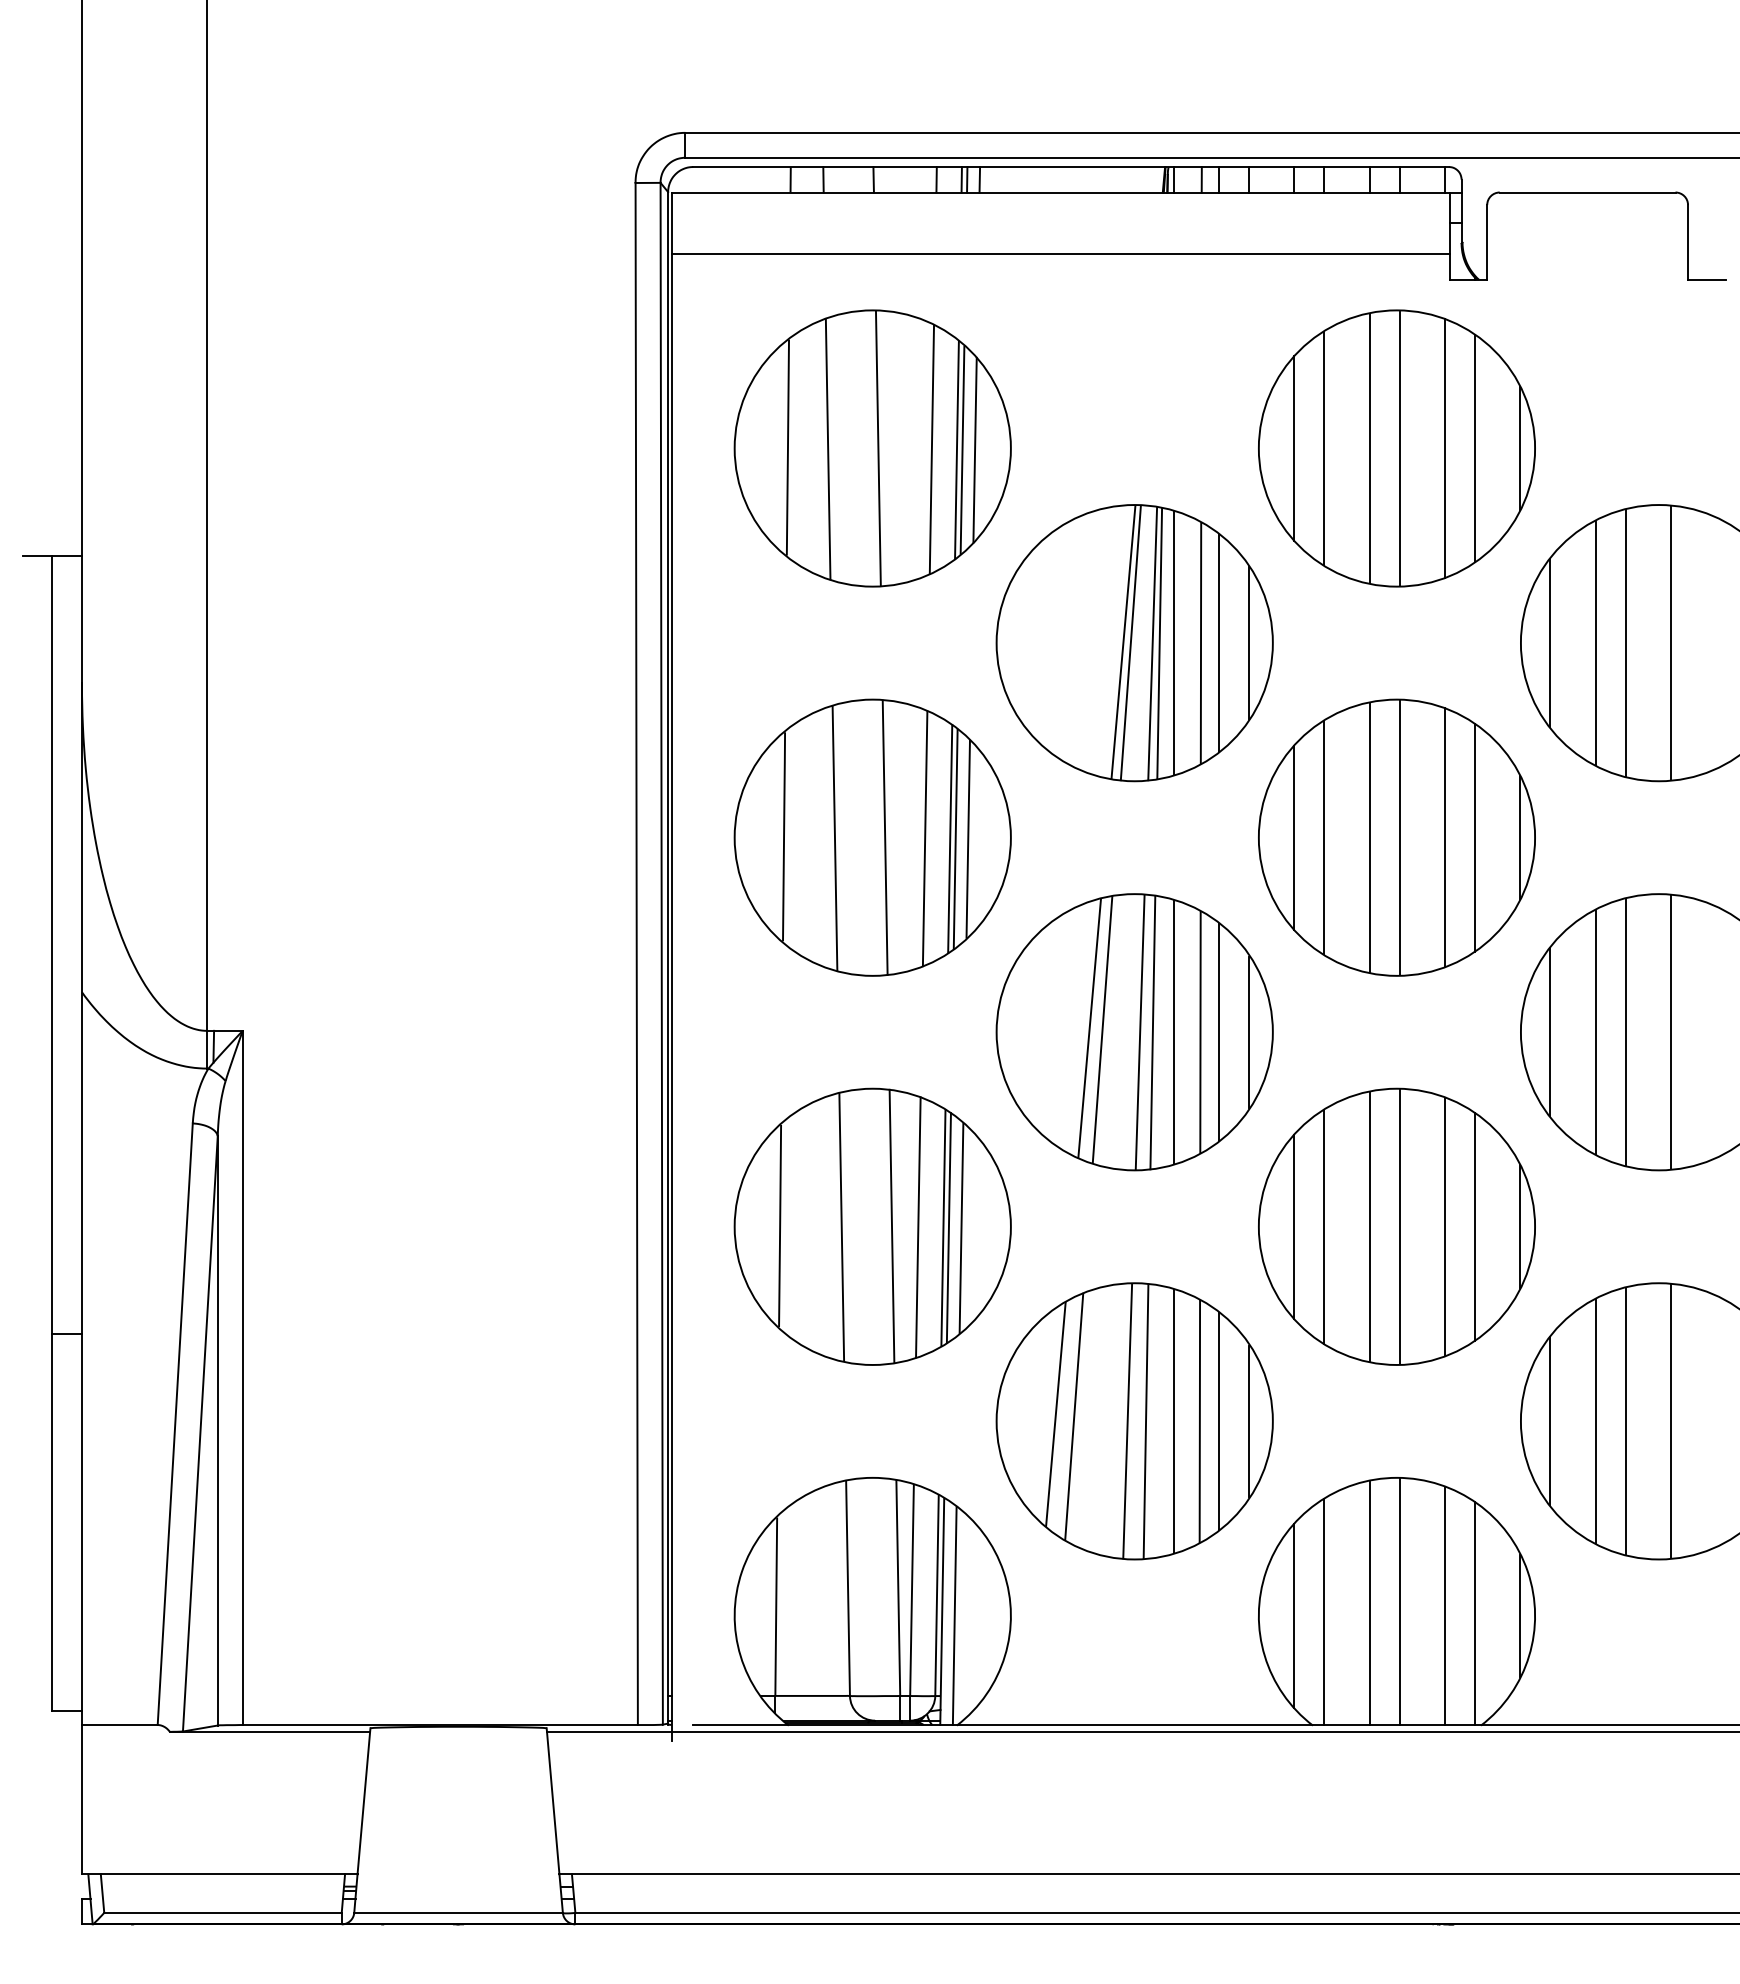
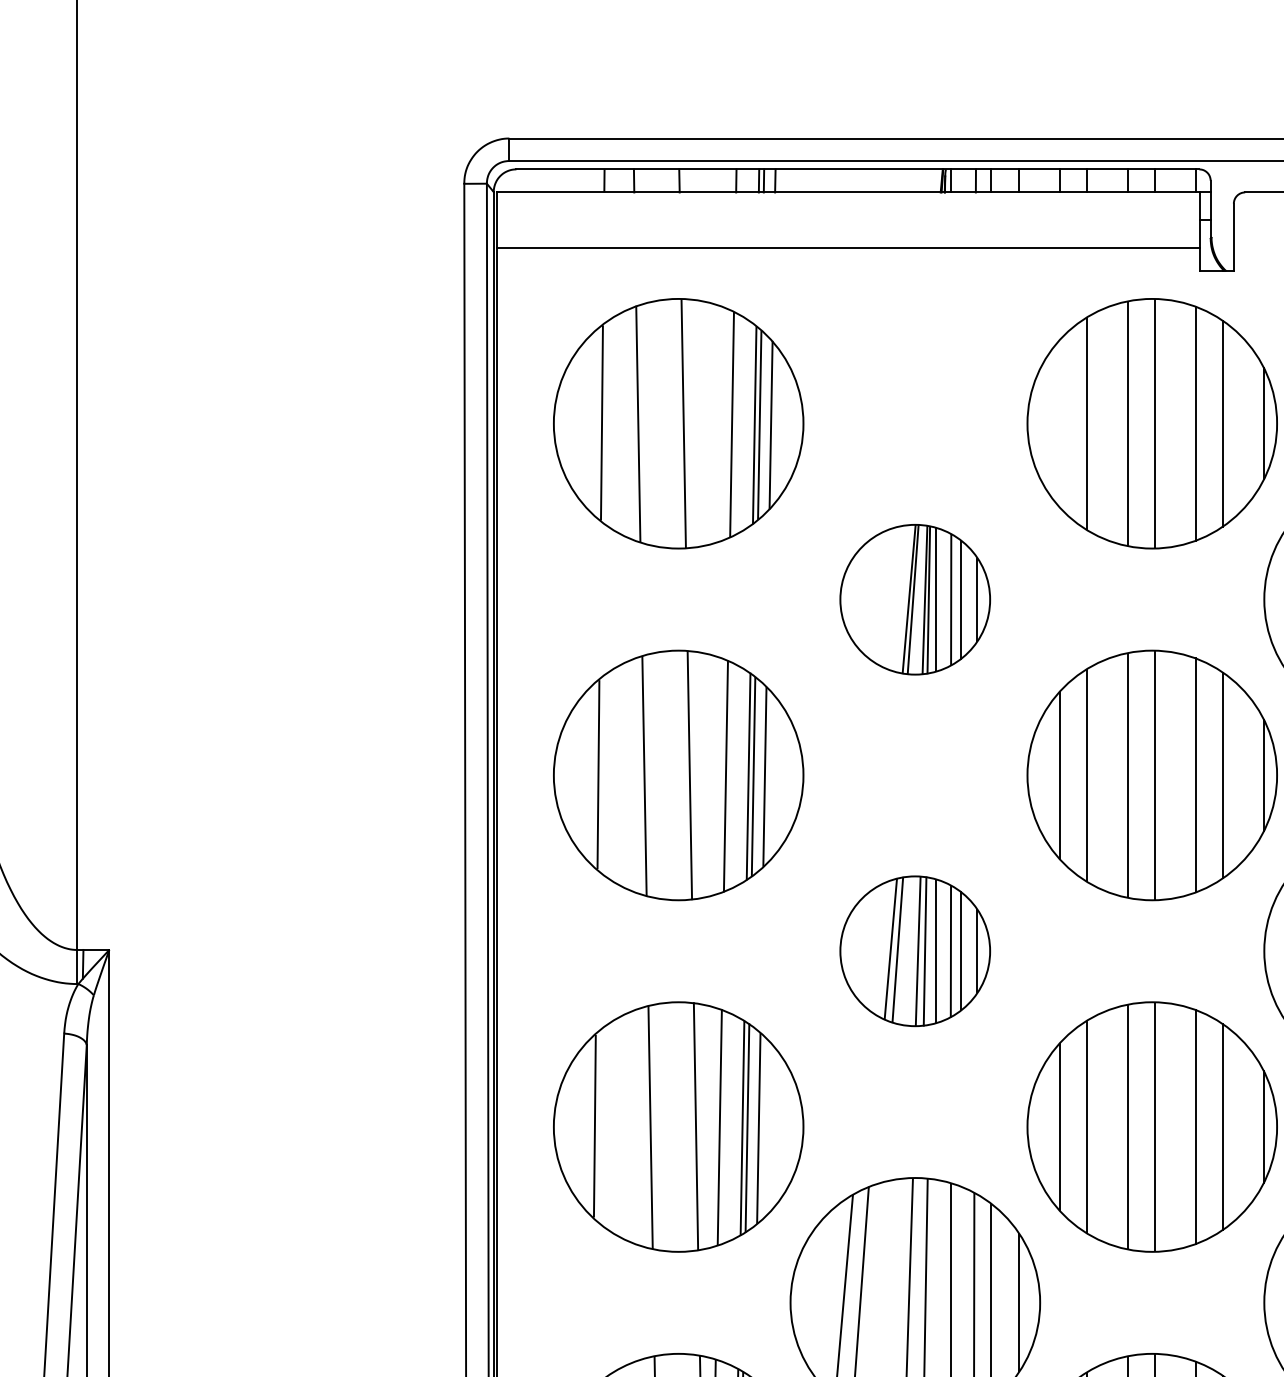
line: (1294, 448) -> (1059, 423), removed
part: (1134, 643) -> (915, 599), size x0.6
part: (1134, 1032) -> (915, 951), size x0.6

